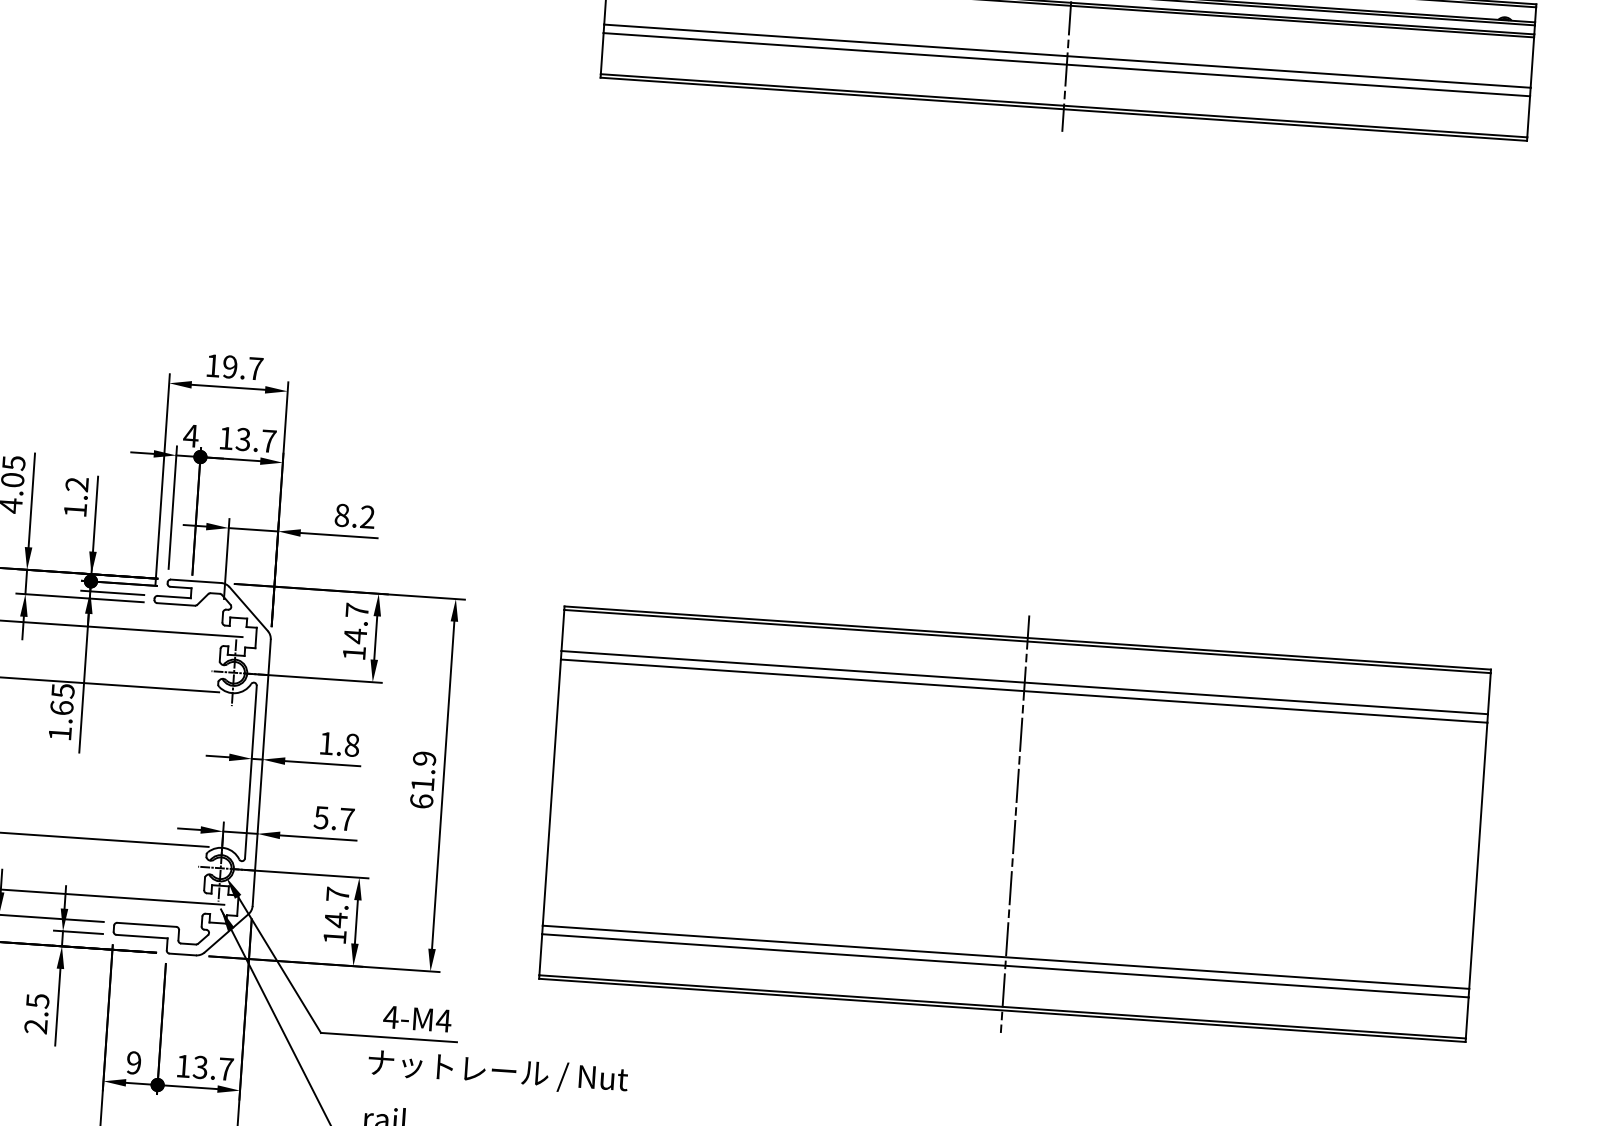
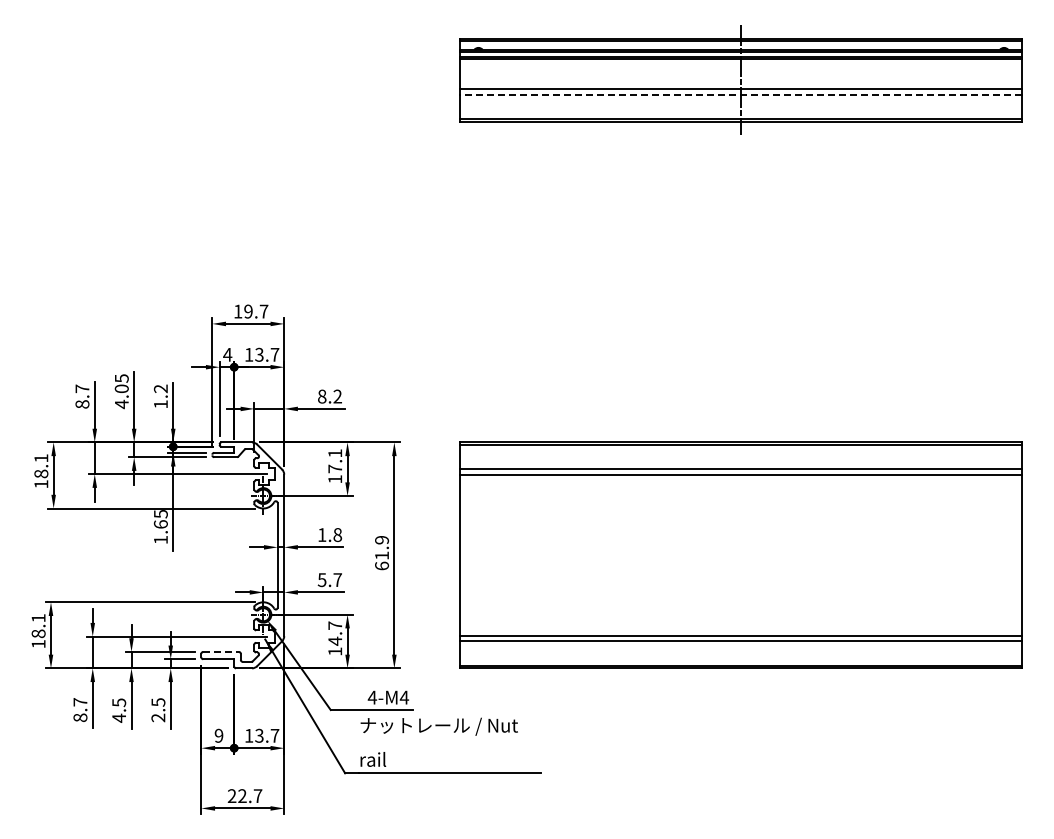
line: (1065, 64) -> (740, 94), solid -> dashed
text: (356, 623) -> (335, 461), 14.7 -> 17.1
line: (1015, 824) -> (741, 555), removed
line: (147, 924) -> (221, 651), solid -> dashed

